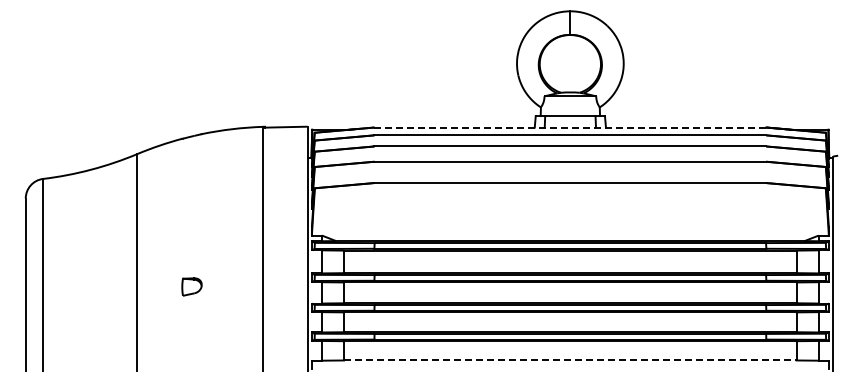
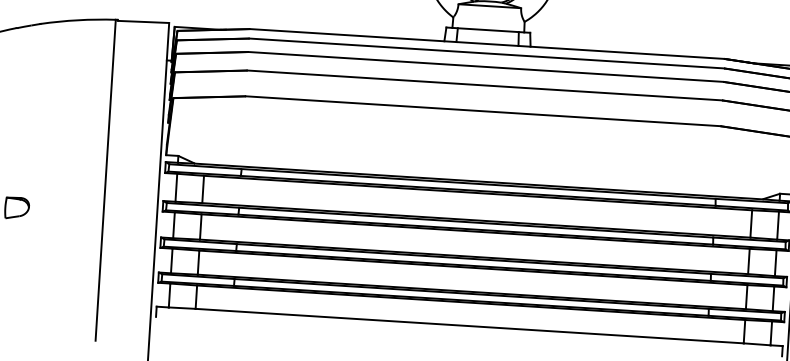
line: (570, 127) -> (487, 43), dashed -> solid
line: (570, 360) -> (469, 326), dashed -> solid

